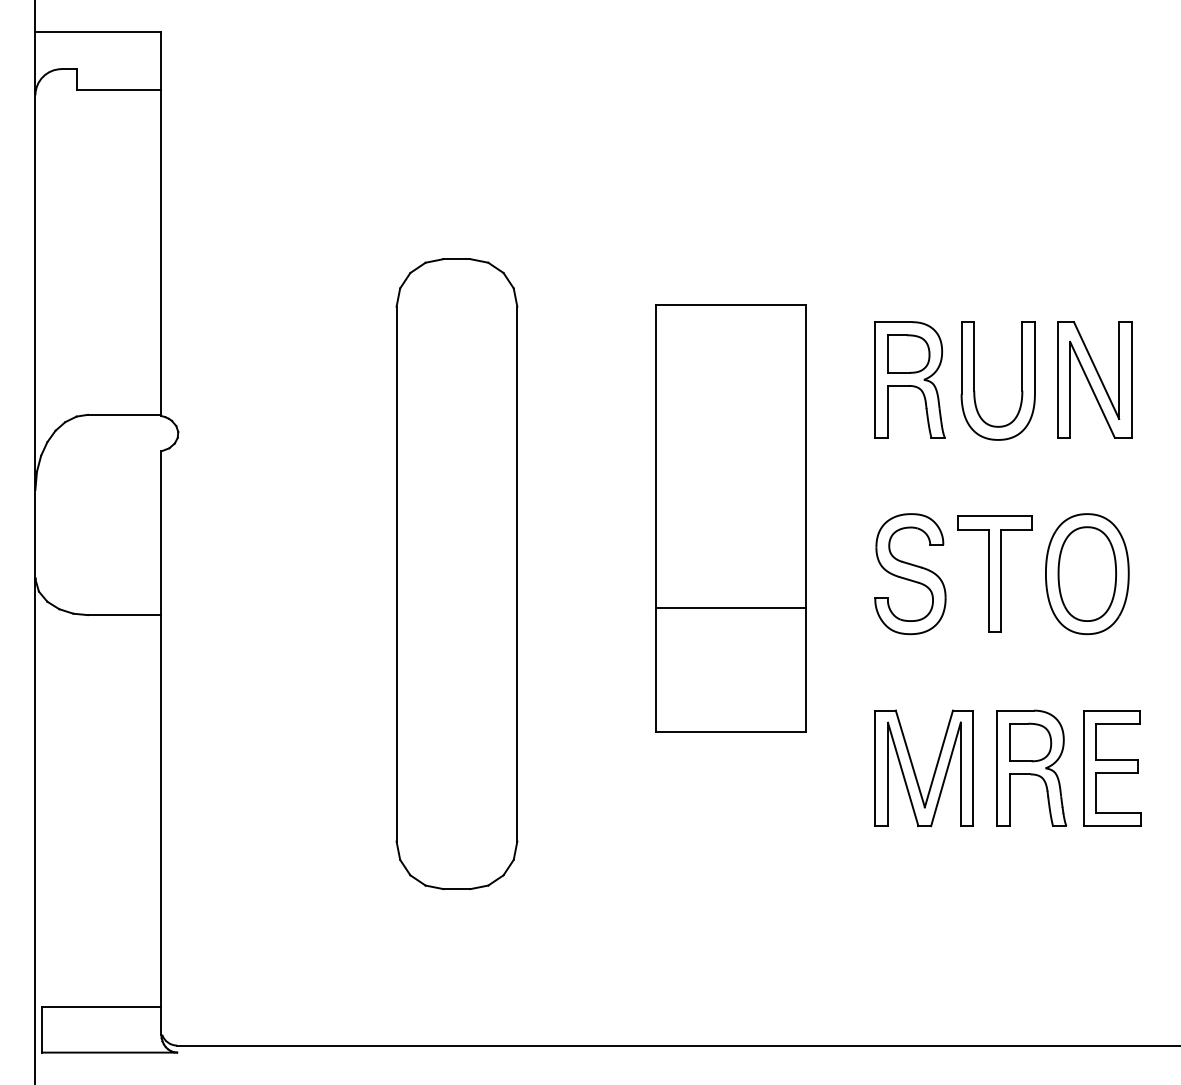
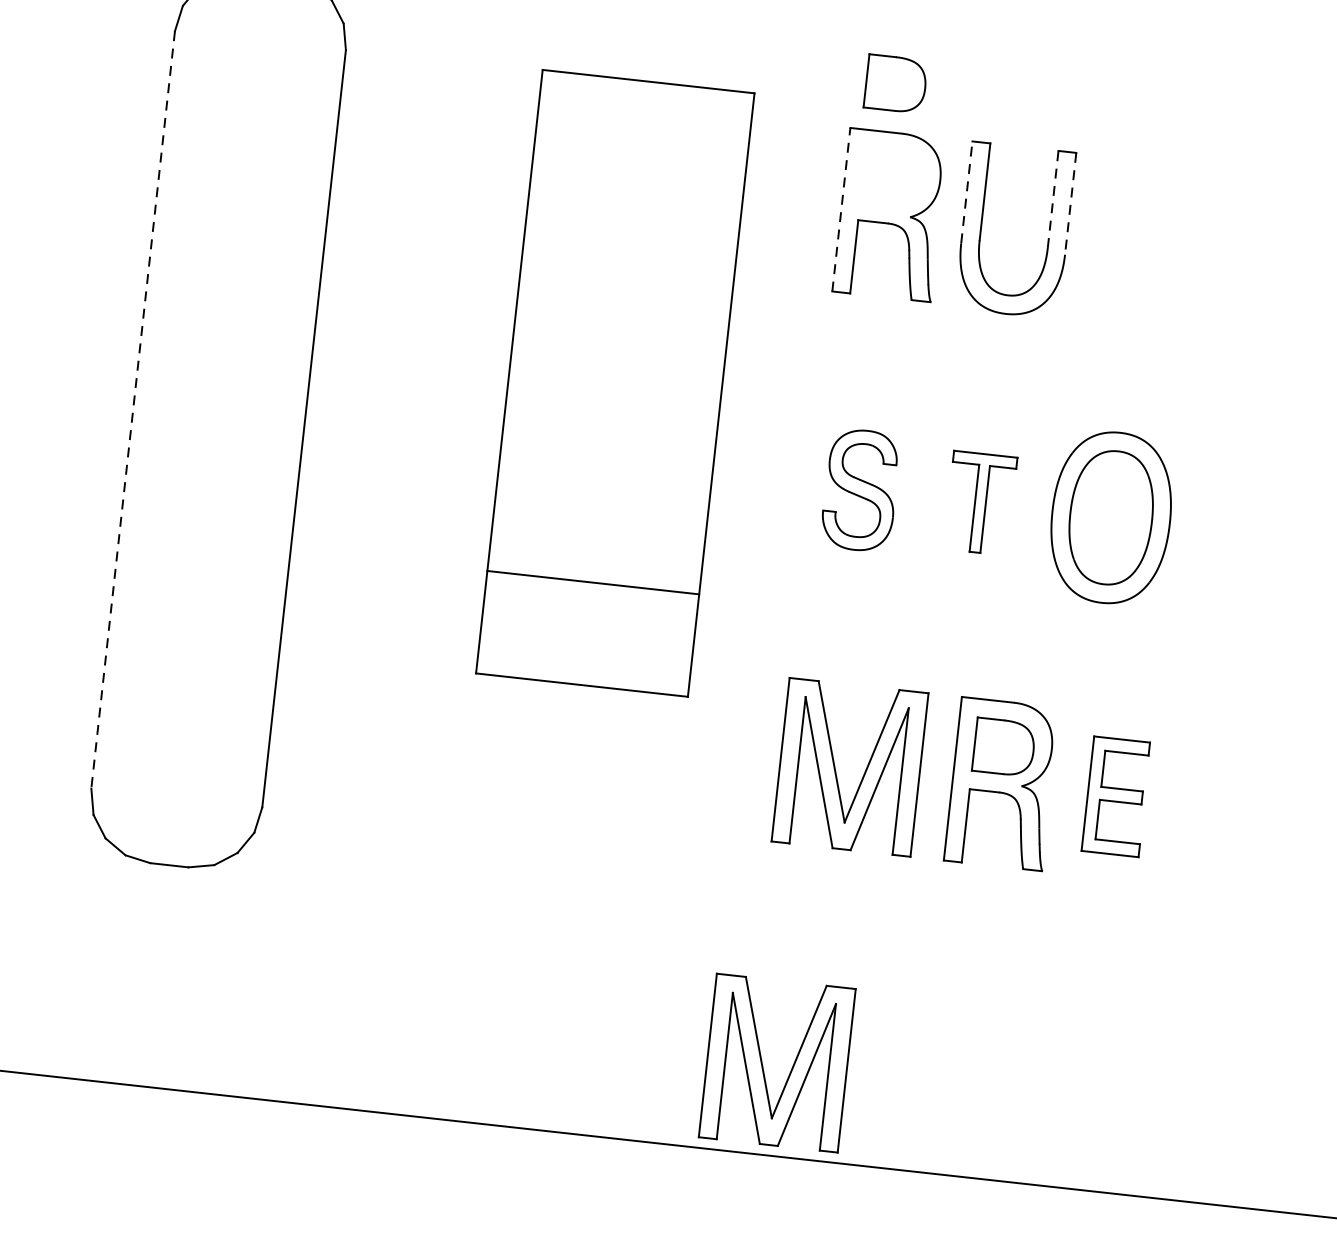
part: (908, 353) -> (895, 83), moved
line: (1022, 355) -> (1053, 198), solid -> dashed
line: (961, 358) -> (966, 192), solid -> dashed
line: (1034, 358) -> (1070, 204), solid -> dashed
line: (875, 379) -> (841, 209), solid -> dashed
part: (1094, 379) -> (1151, 243), removed
part: (994, 573) -> (979, 502), size x0.6
line: (396, 574) -> (132, 410), solid -> dashed
part: (910, 574) -> (860, 490), size x0.7
line: (730, 608) -> (592, 582), moved
part: (1112, 768) -> (1116, 796), size x0.7
part: (887, 983) -> (764, 1066), added

